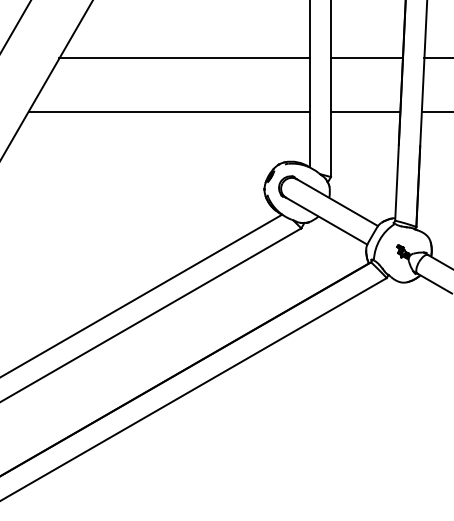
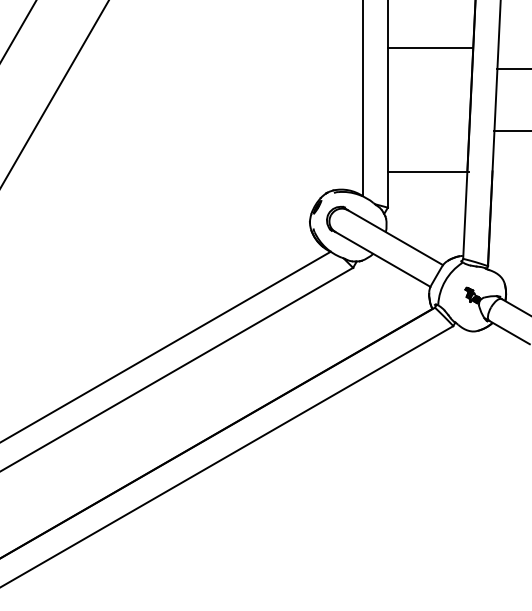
line: (183, 58) -> (215, 68), removed
line: (366, 58) -> (429, 47), moved
line: (168, 112) -> (197, 131), removed
line: (365, 112) -> (428, 172), moved

